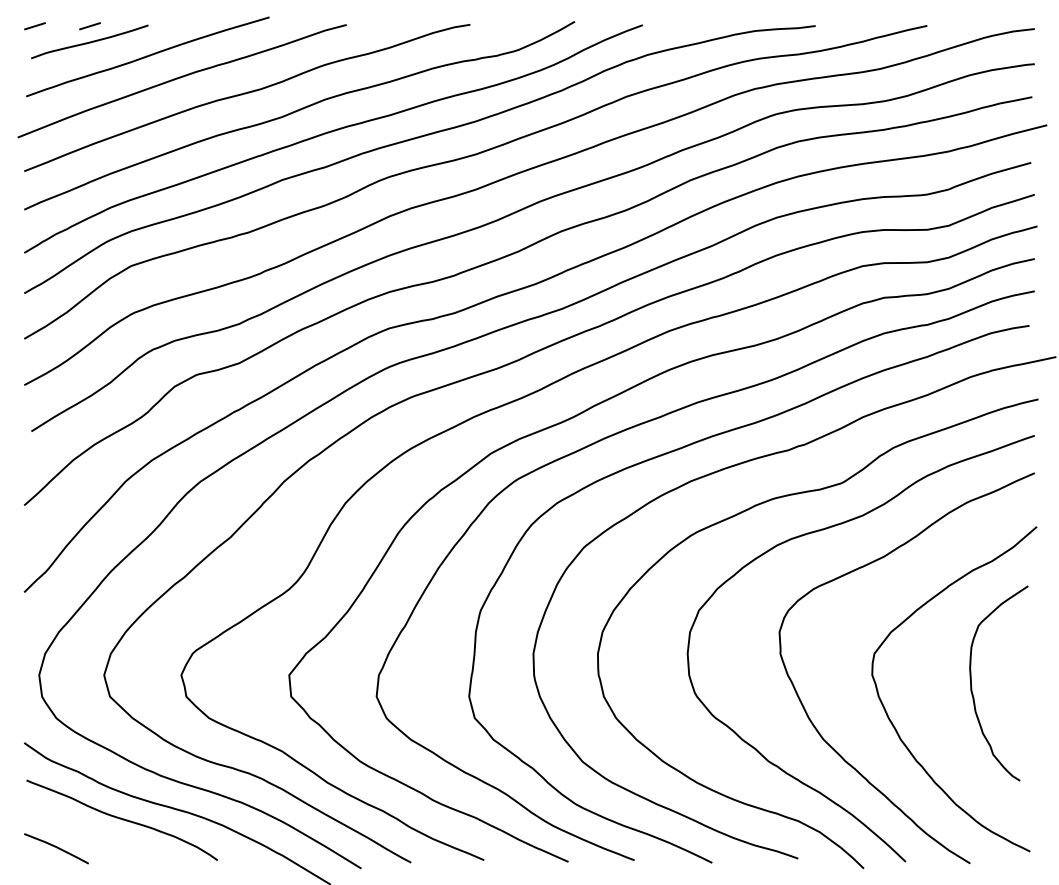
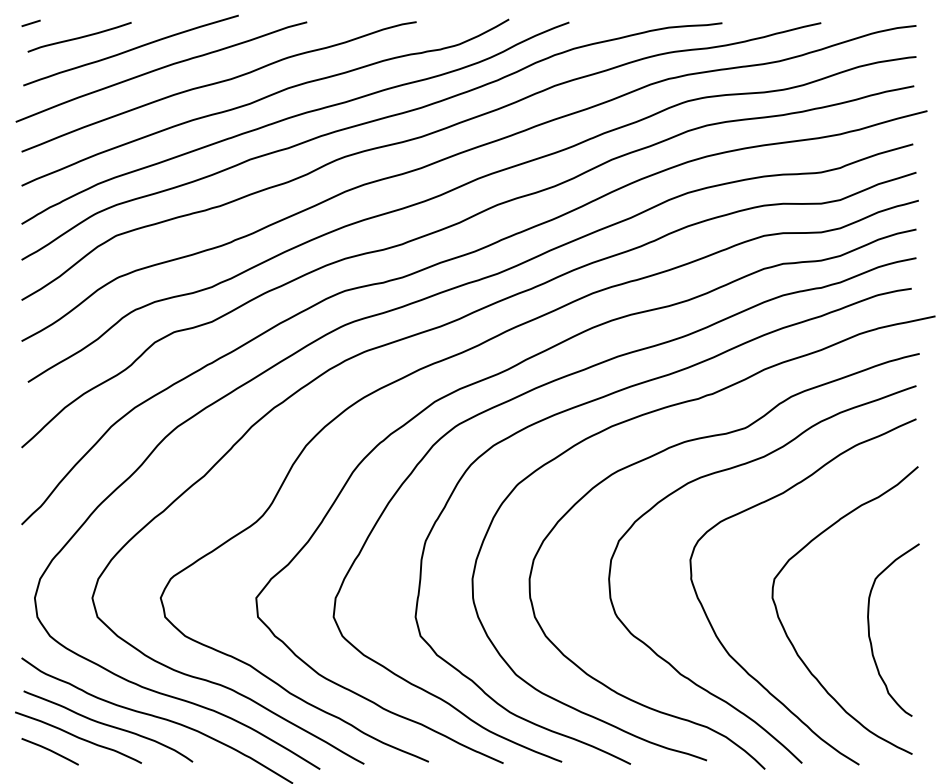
line: (89, 26) -> (79, 23), removed
curve: (972, 686) -> (870, 632), moved
curve: (88, 832) -> (78, 737), added

